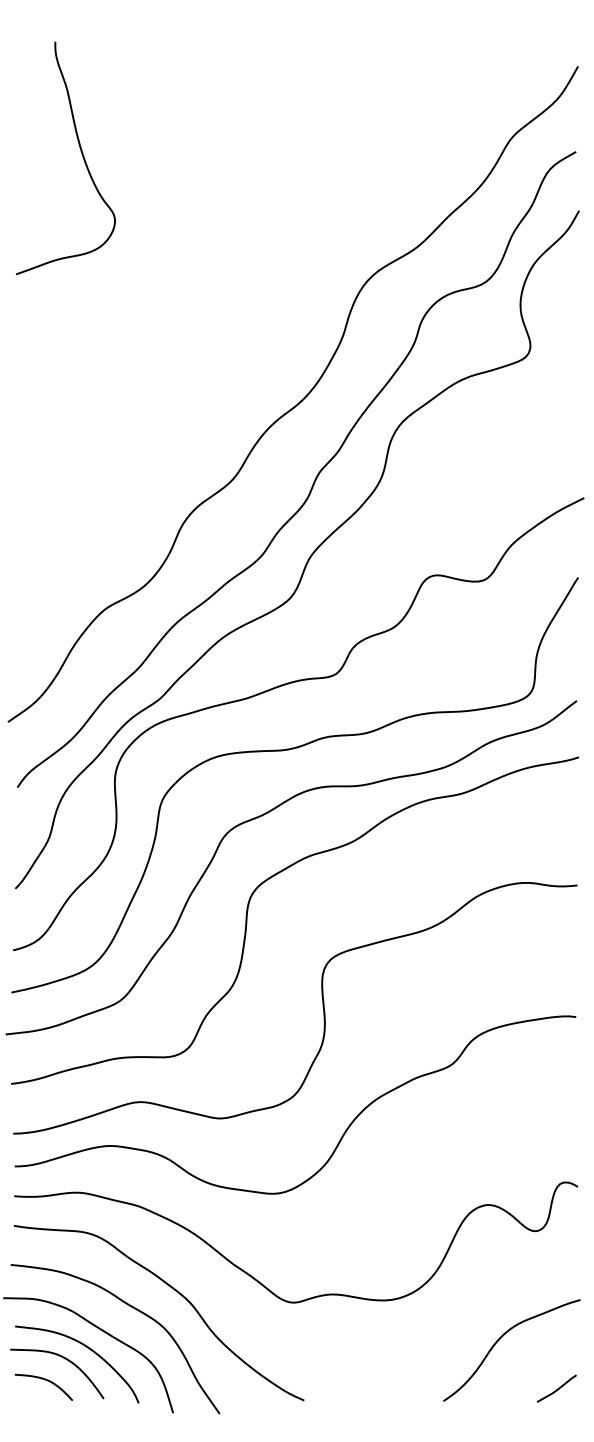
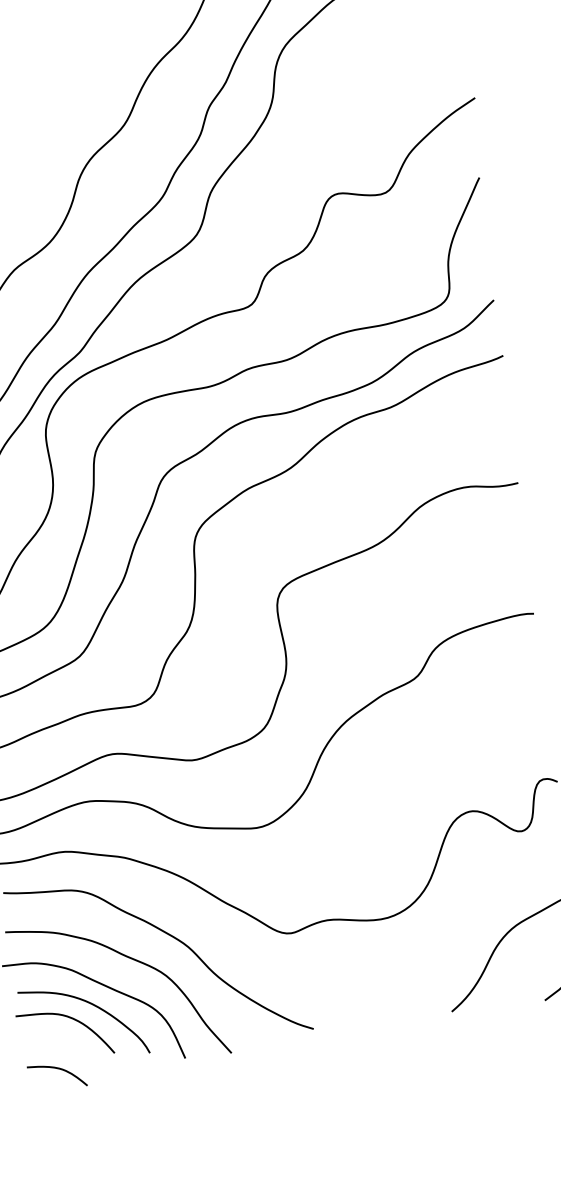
curve: (44, 1380) -> (57, 1069), moved

